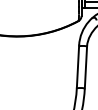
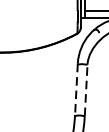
line: (85, 66) -> (85, 89), solid -> dashed
line: (77, 67) -> (75, 90), solid -> dashed

